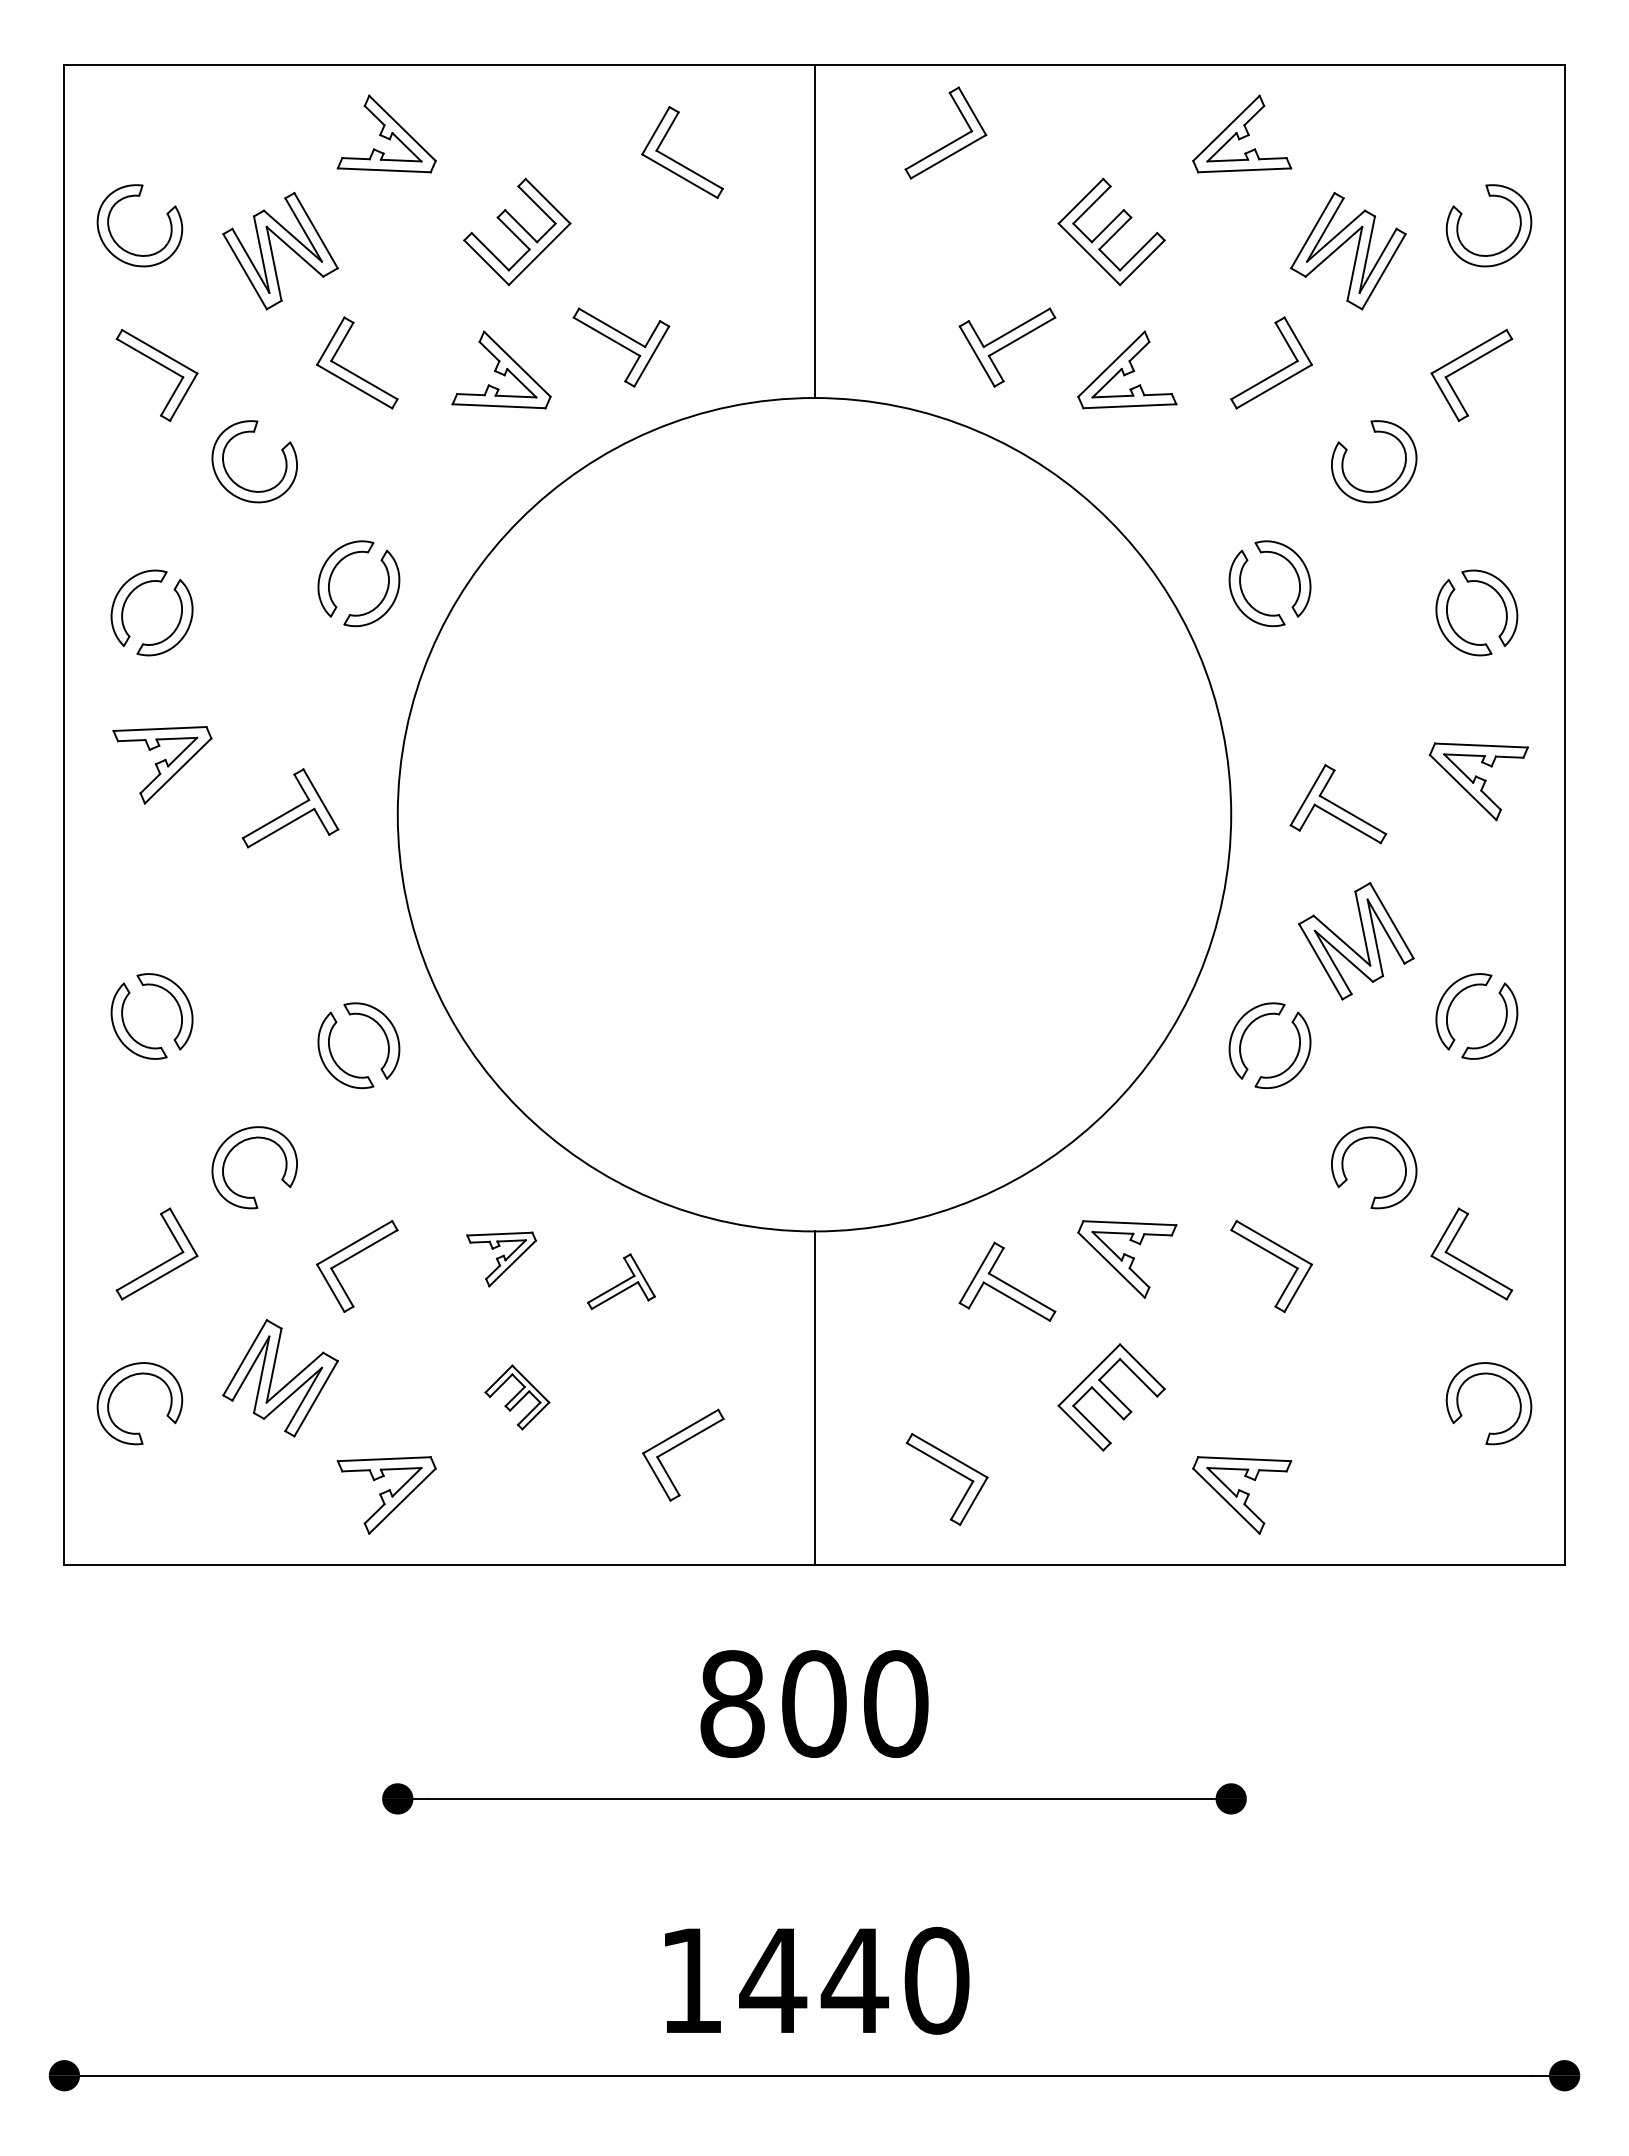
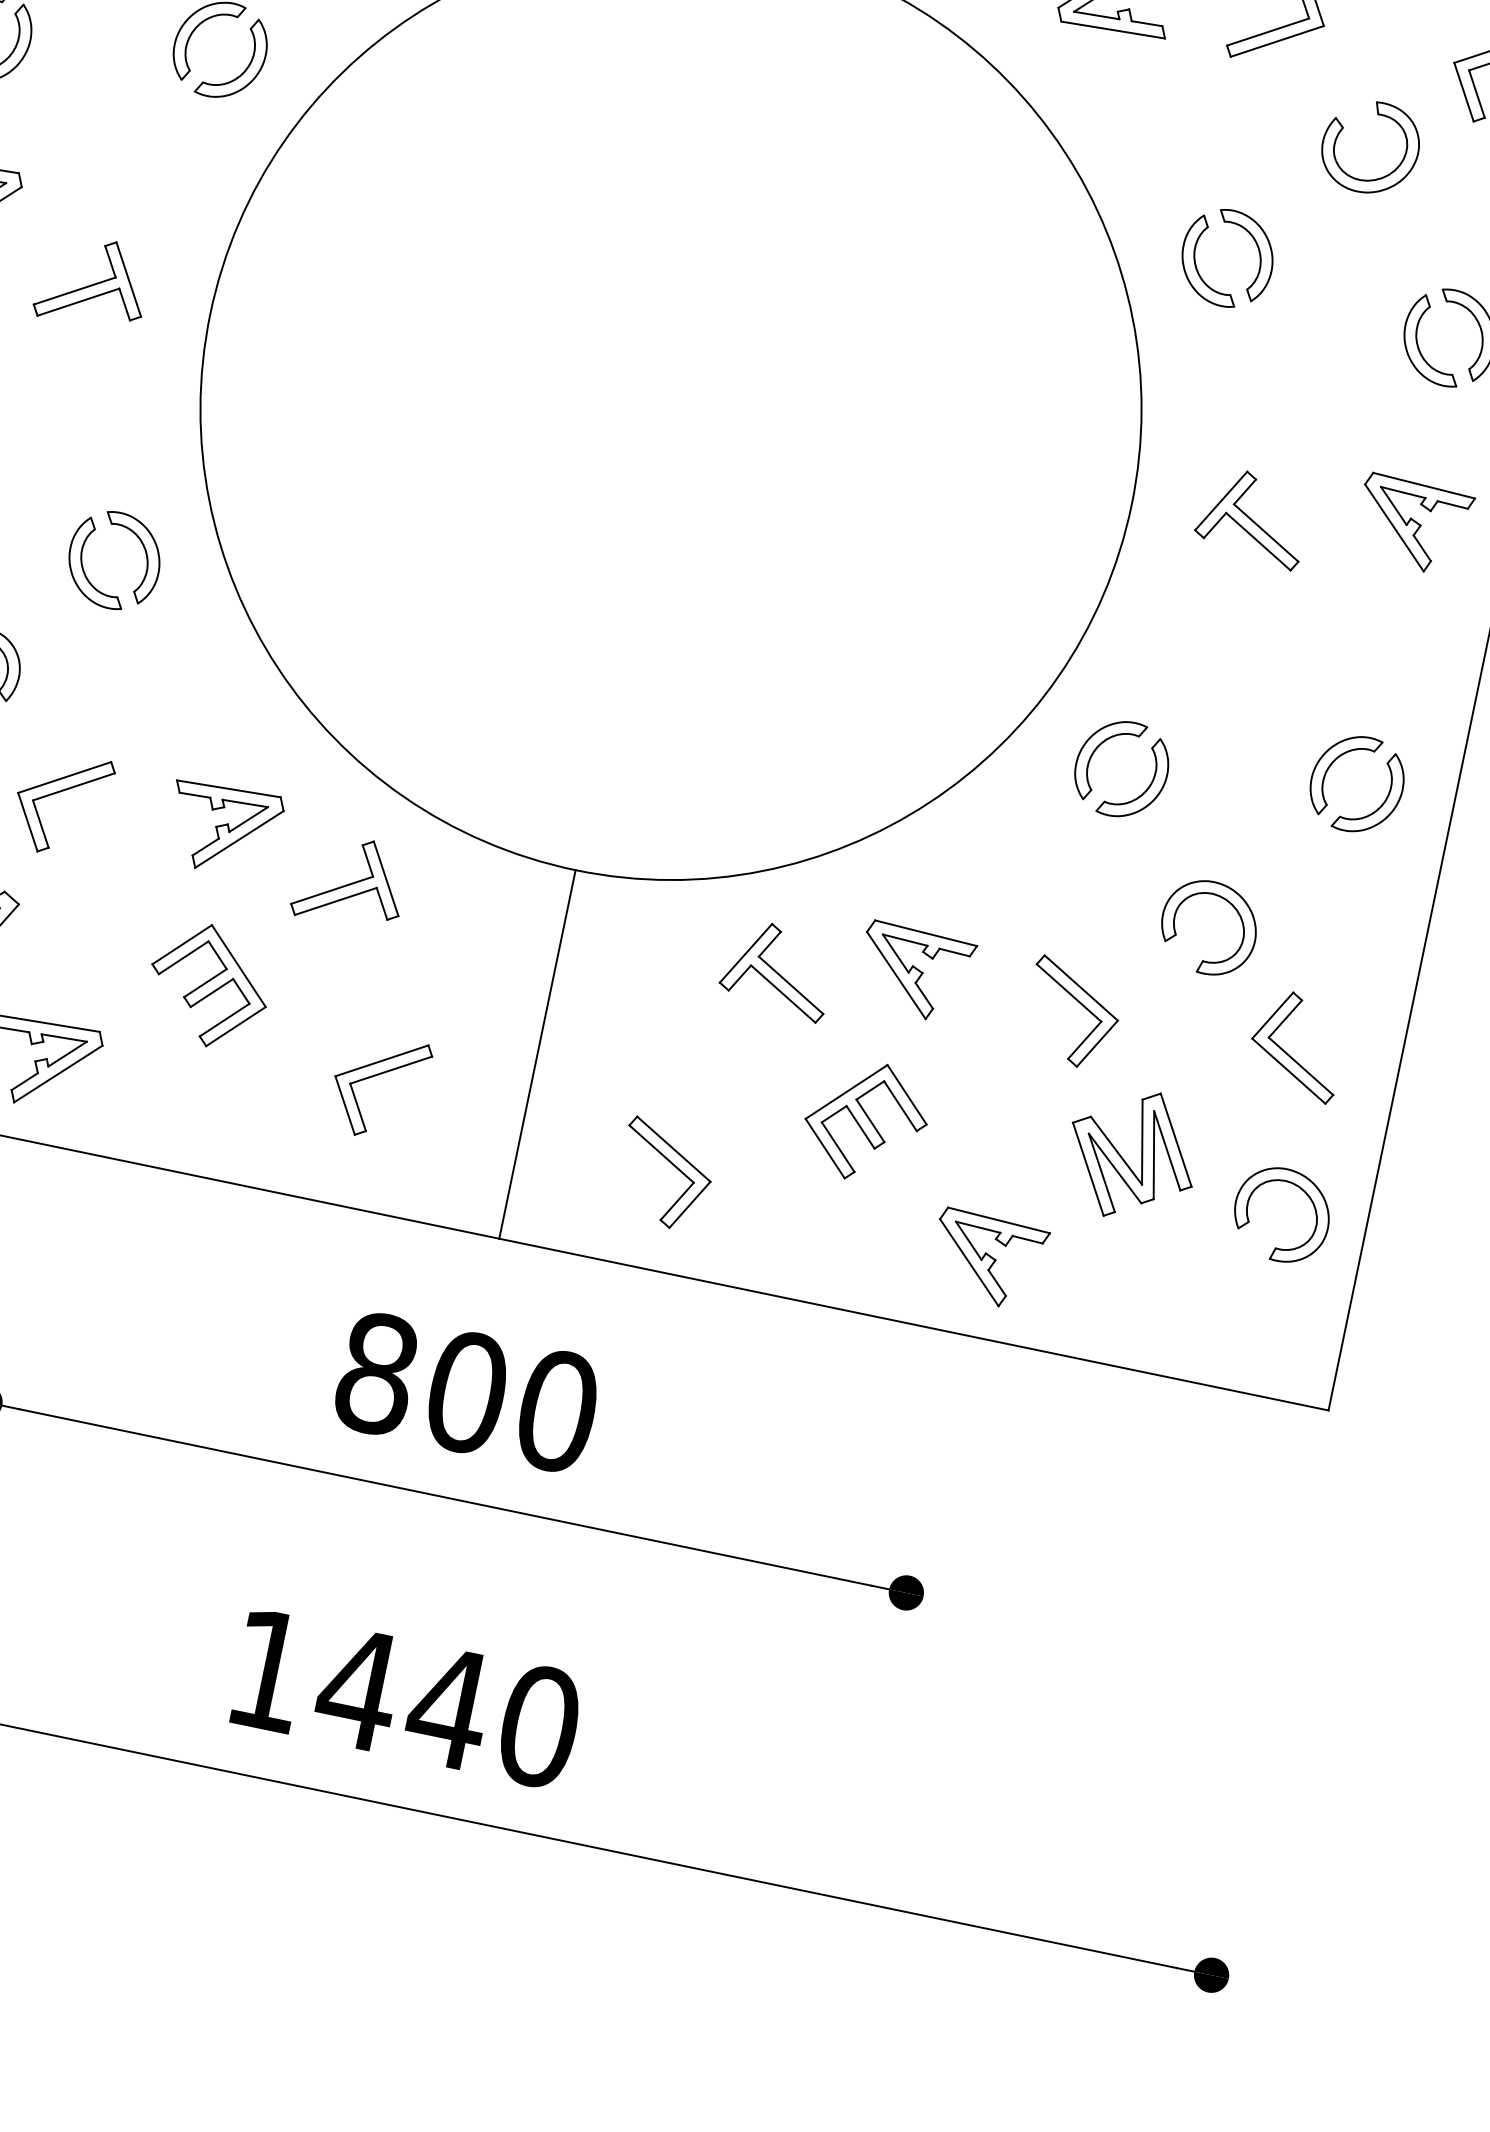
part: (1350, 946) -> (1124, 1159), moved
part: (501, 1259) -> (223, 829), size x1.43
part: (621, 1281) -> (350, 881), size x1.43
part: (517, 1397) -> (209, 985), size x1.67

